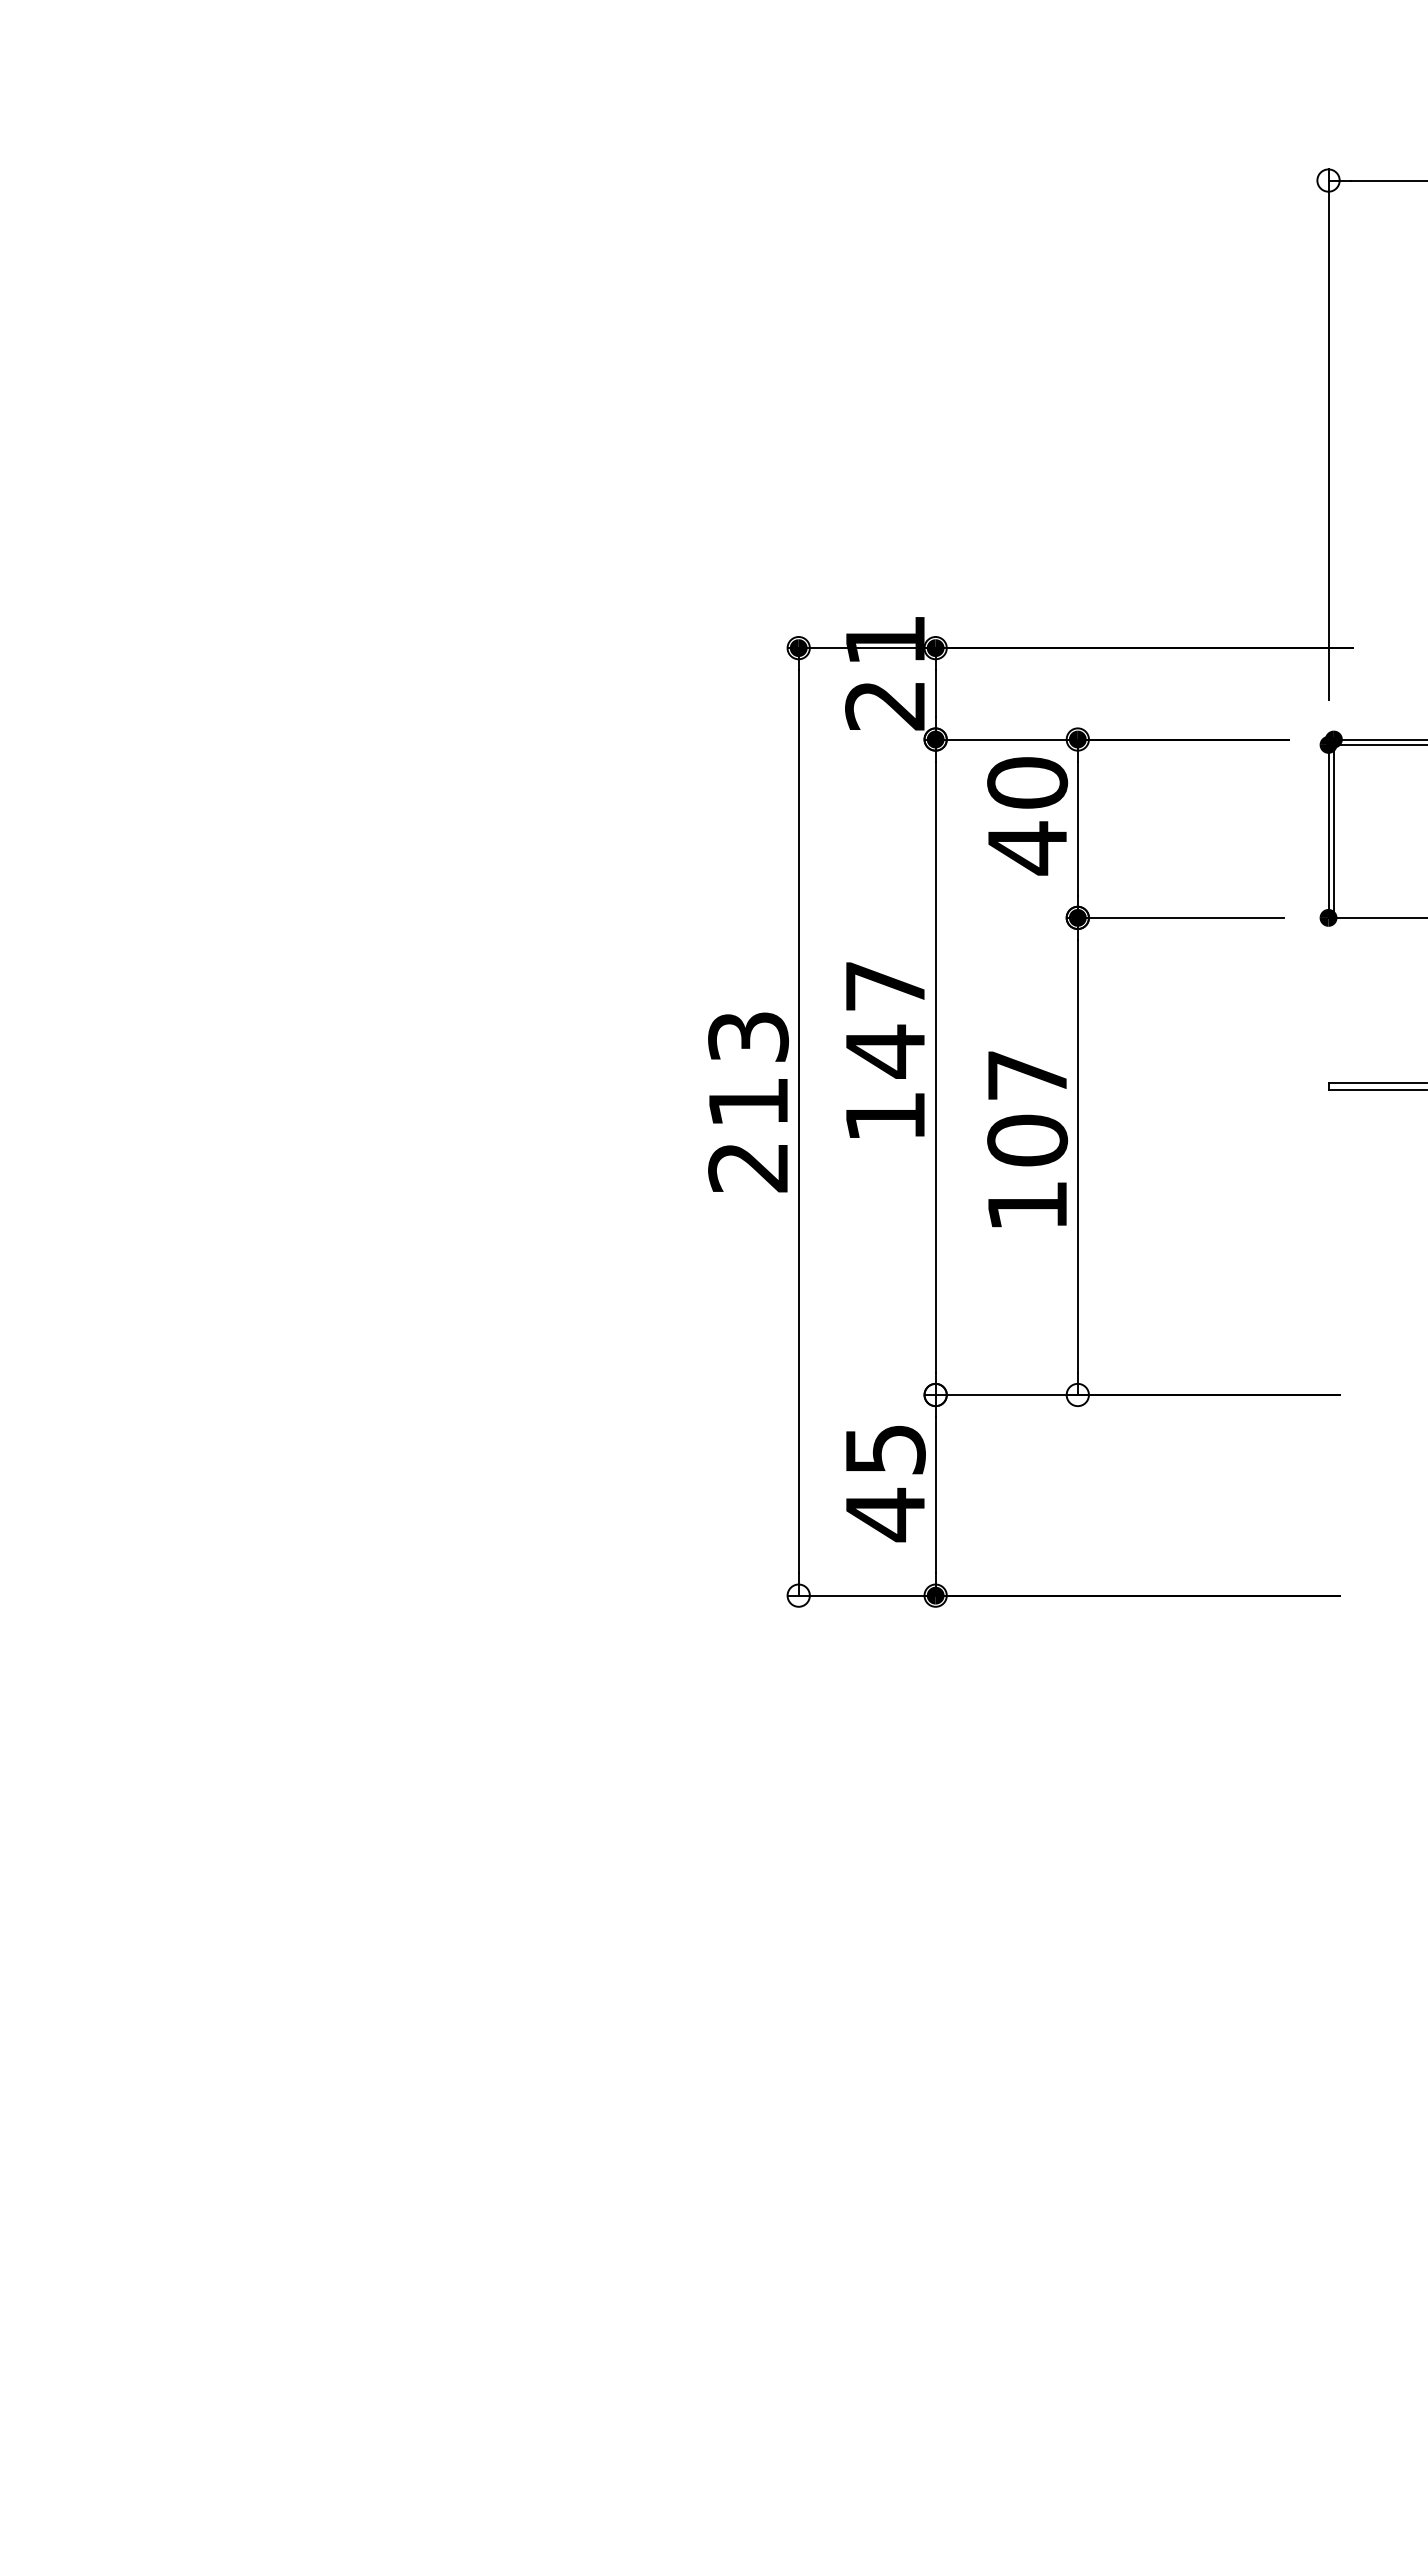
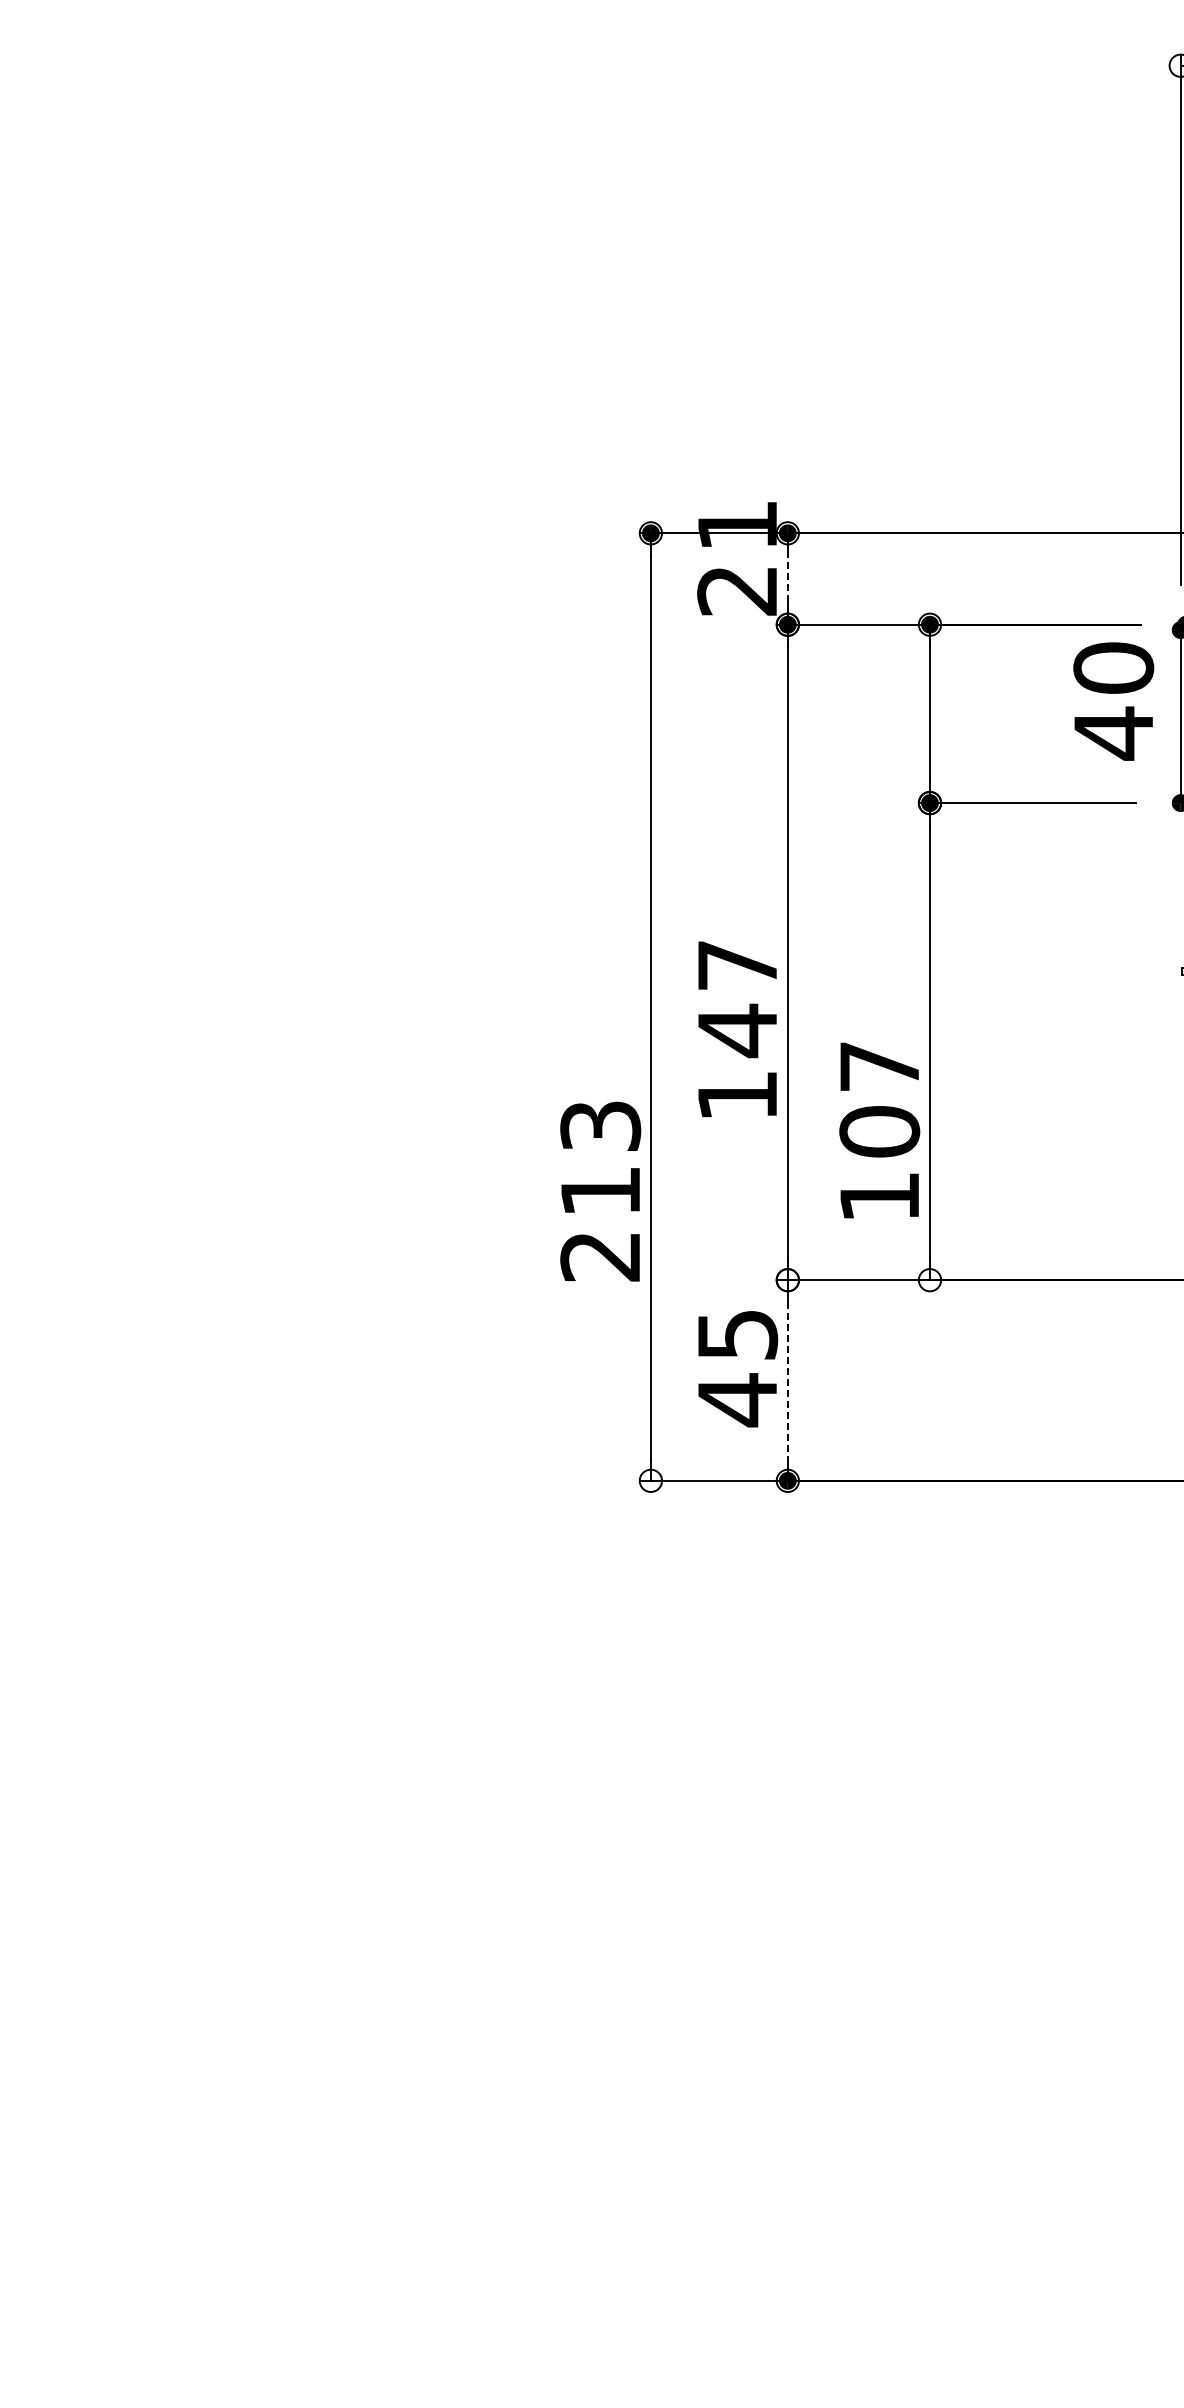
line: (935, 693) -> (787, 578), solid -> dashed
text: (1027, 816) -> (1113, 701), moved
text: (885, 1049) -> (737, 1028), moved
text: (748, 1102) -> (600, 1191), moved
text: (1027, 1139) -> (879, 1130), moved
line: (935, 1495) -> (787, 1380), solid -> dashed

